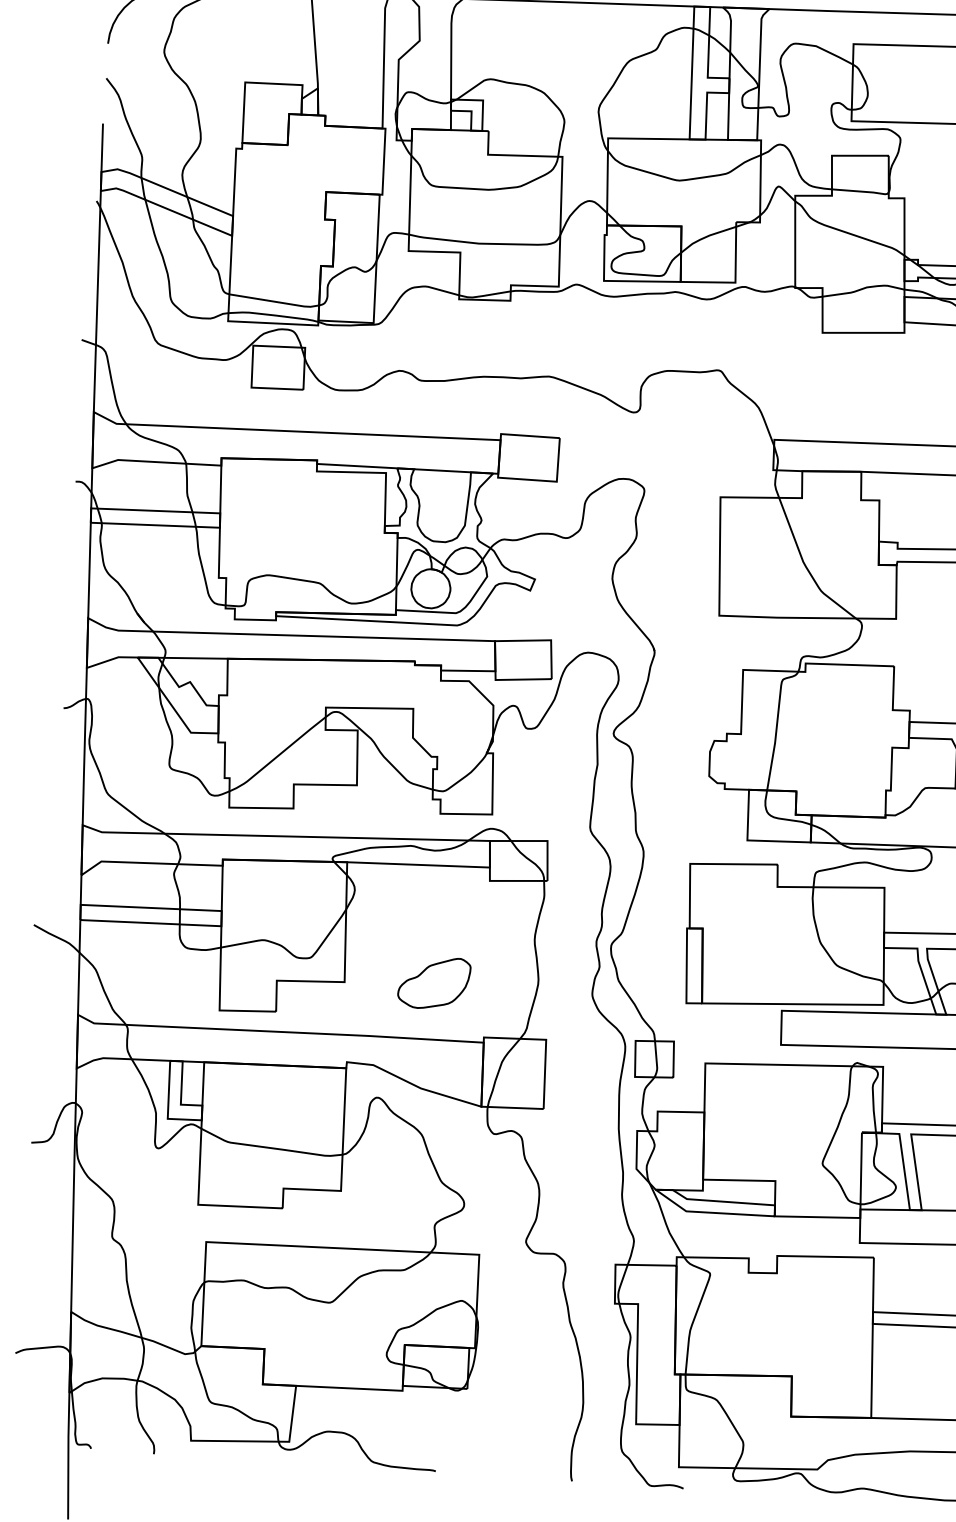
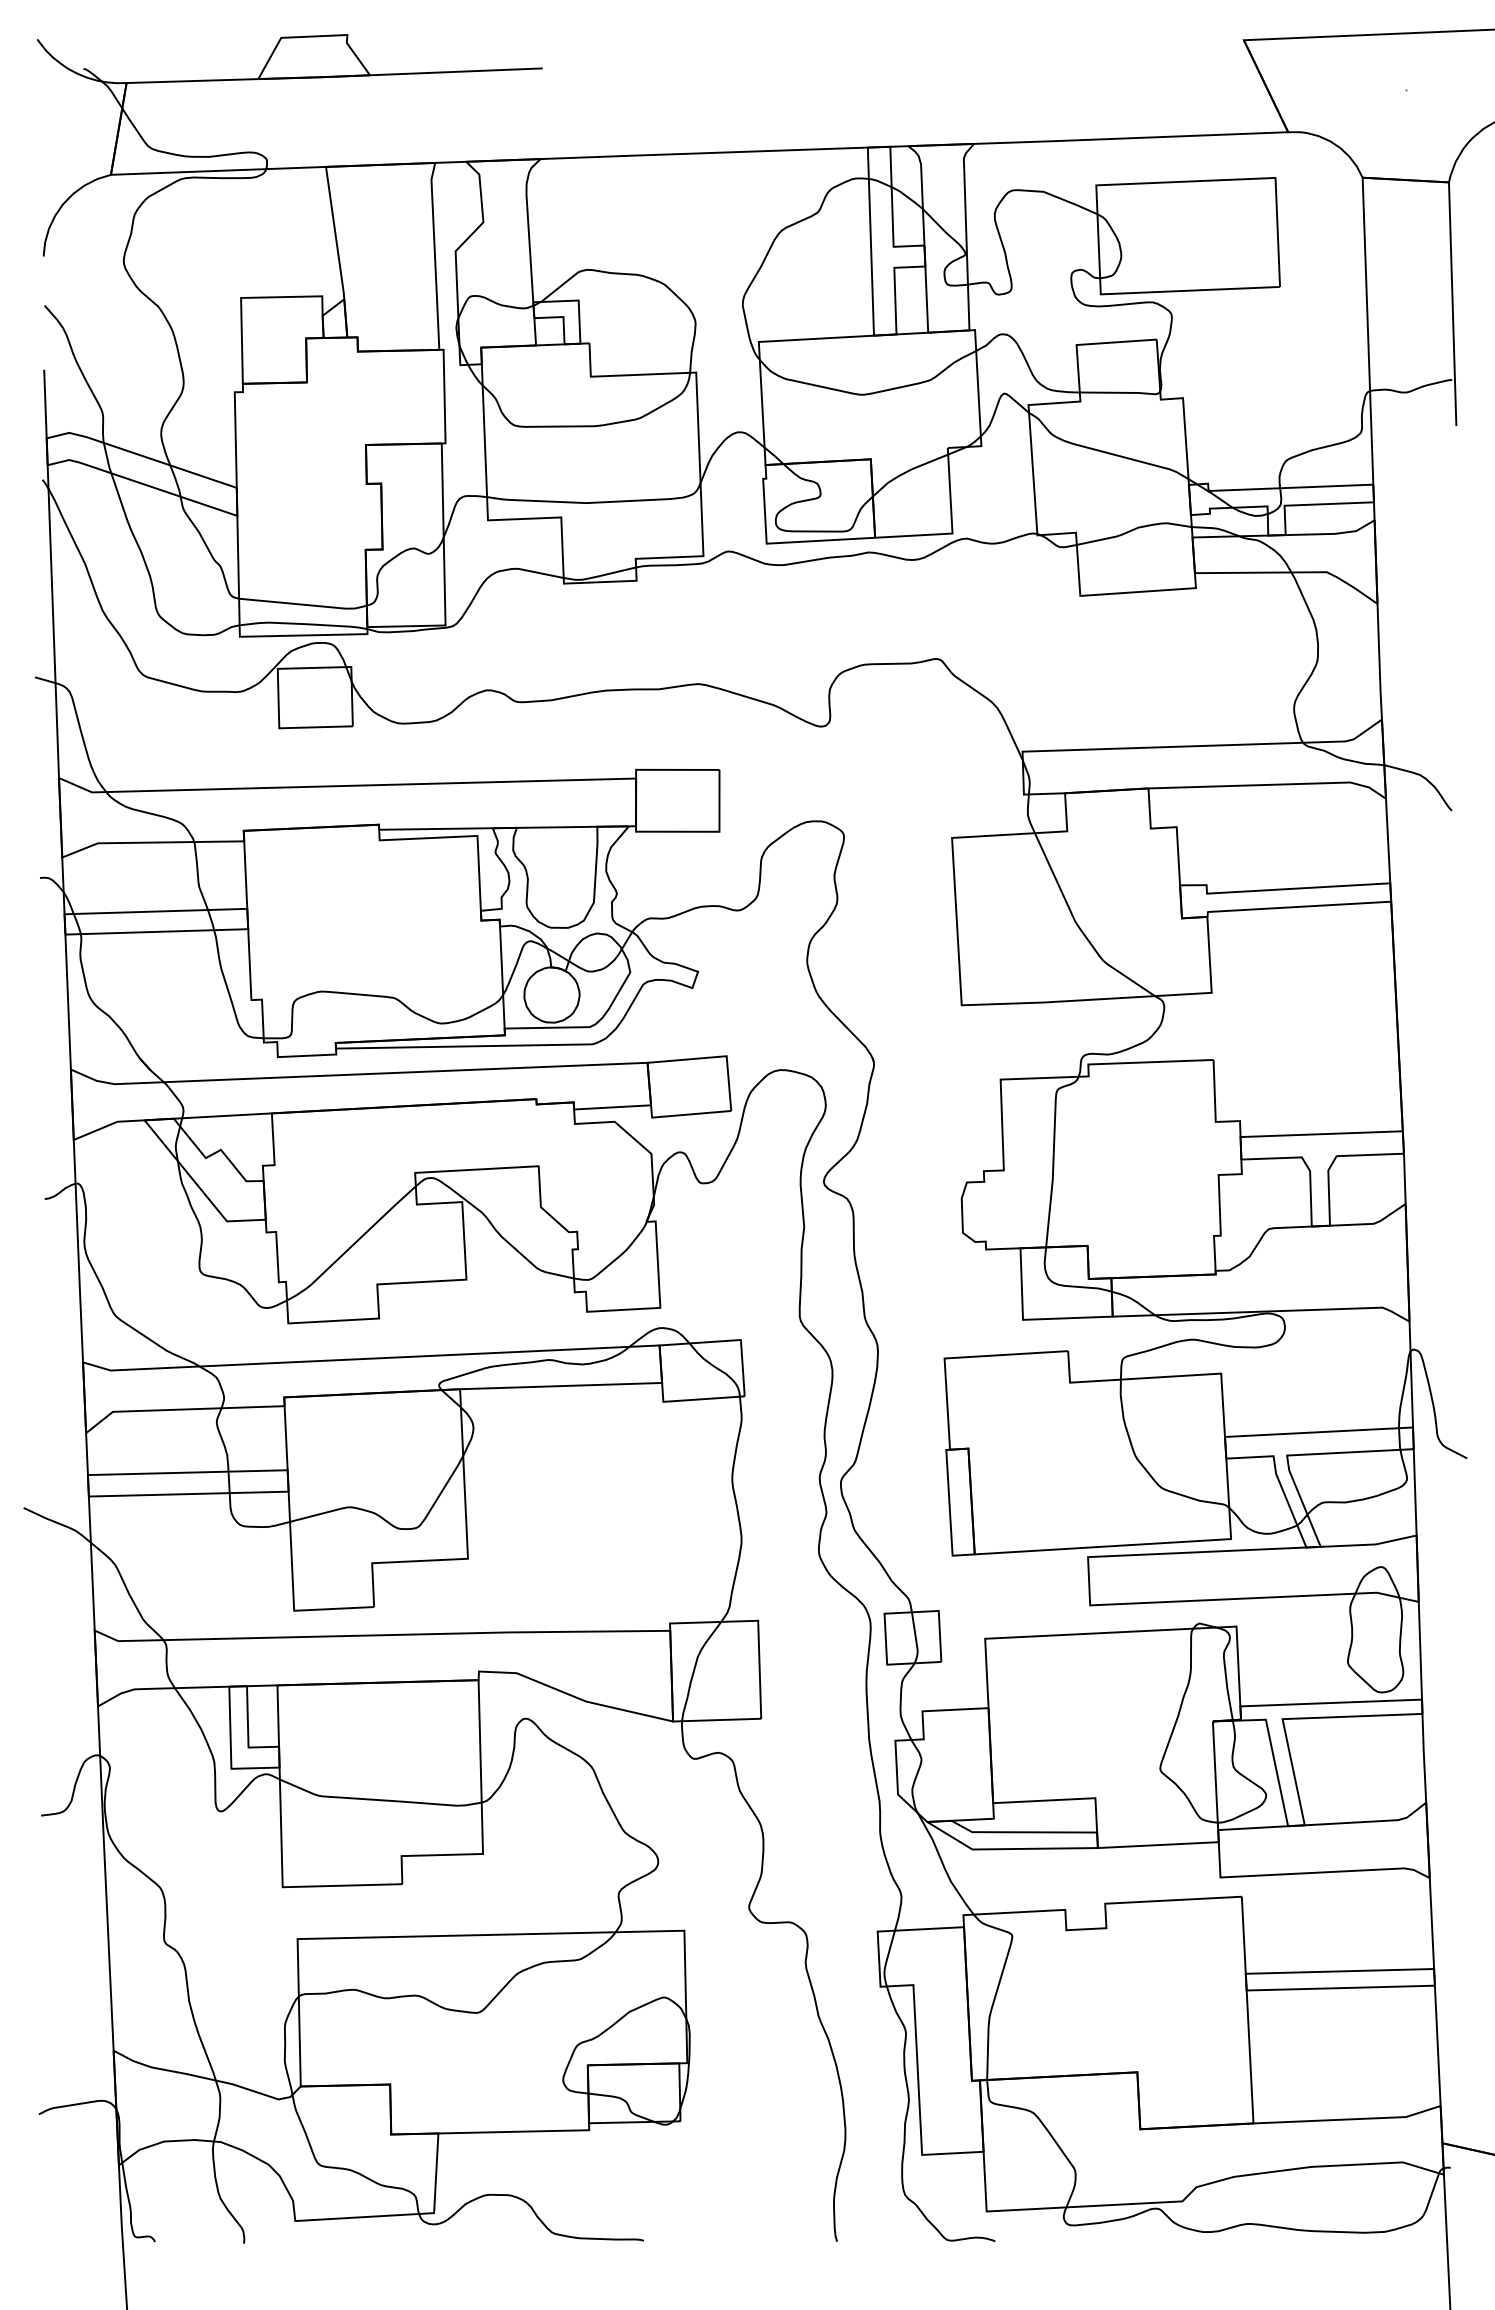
part: (434, 983) -> (594, 1551), removed

